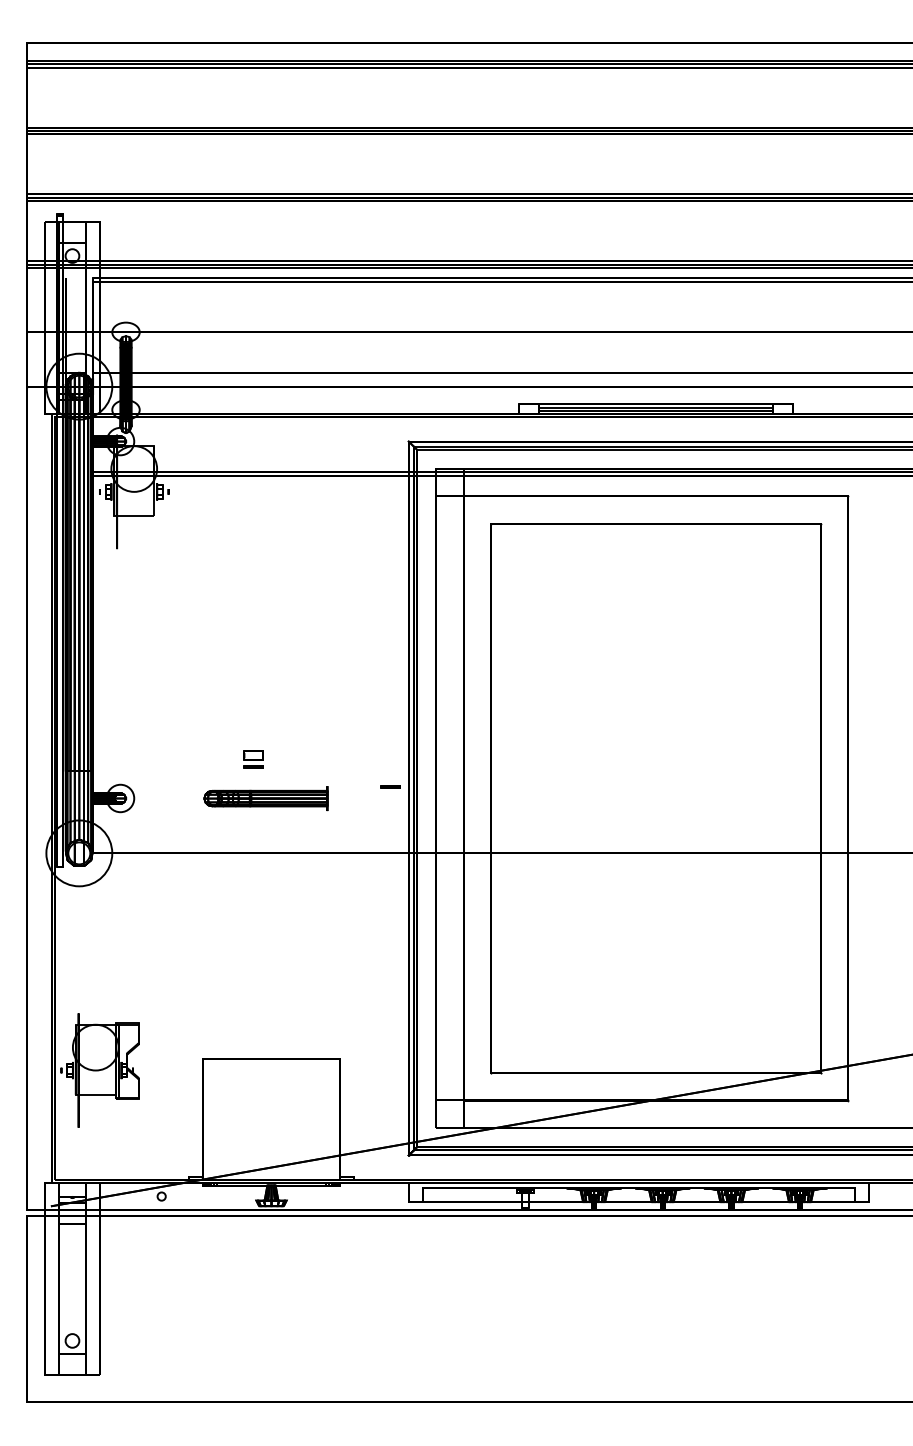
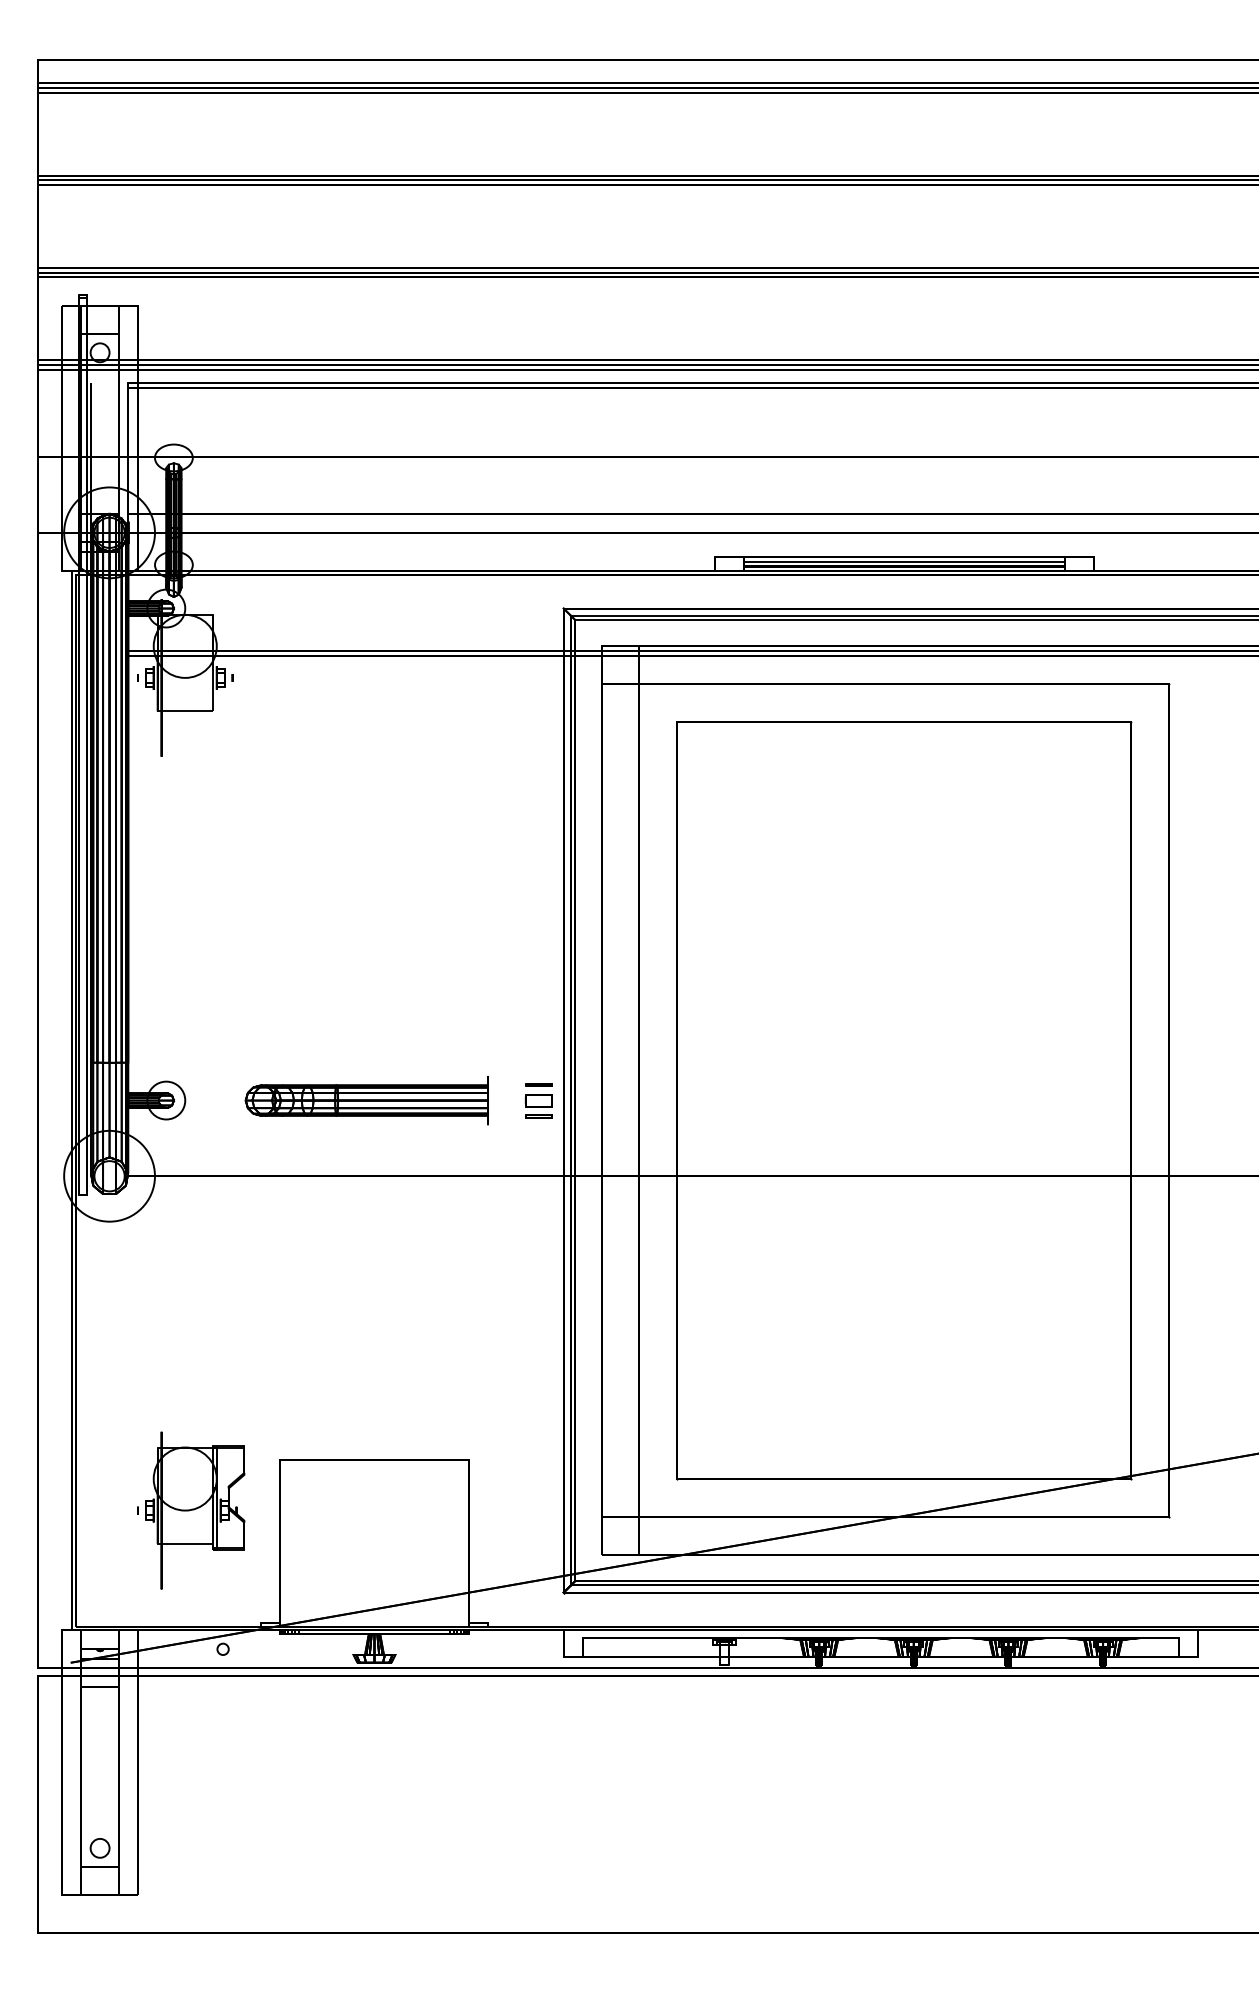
part: (253, 759) -> (538, 1106), moved
part: (265, 798) -> (366, 1100), size x1.43
part: (100, 1070) -> (191, 1510), moved

